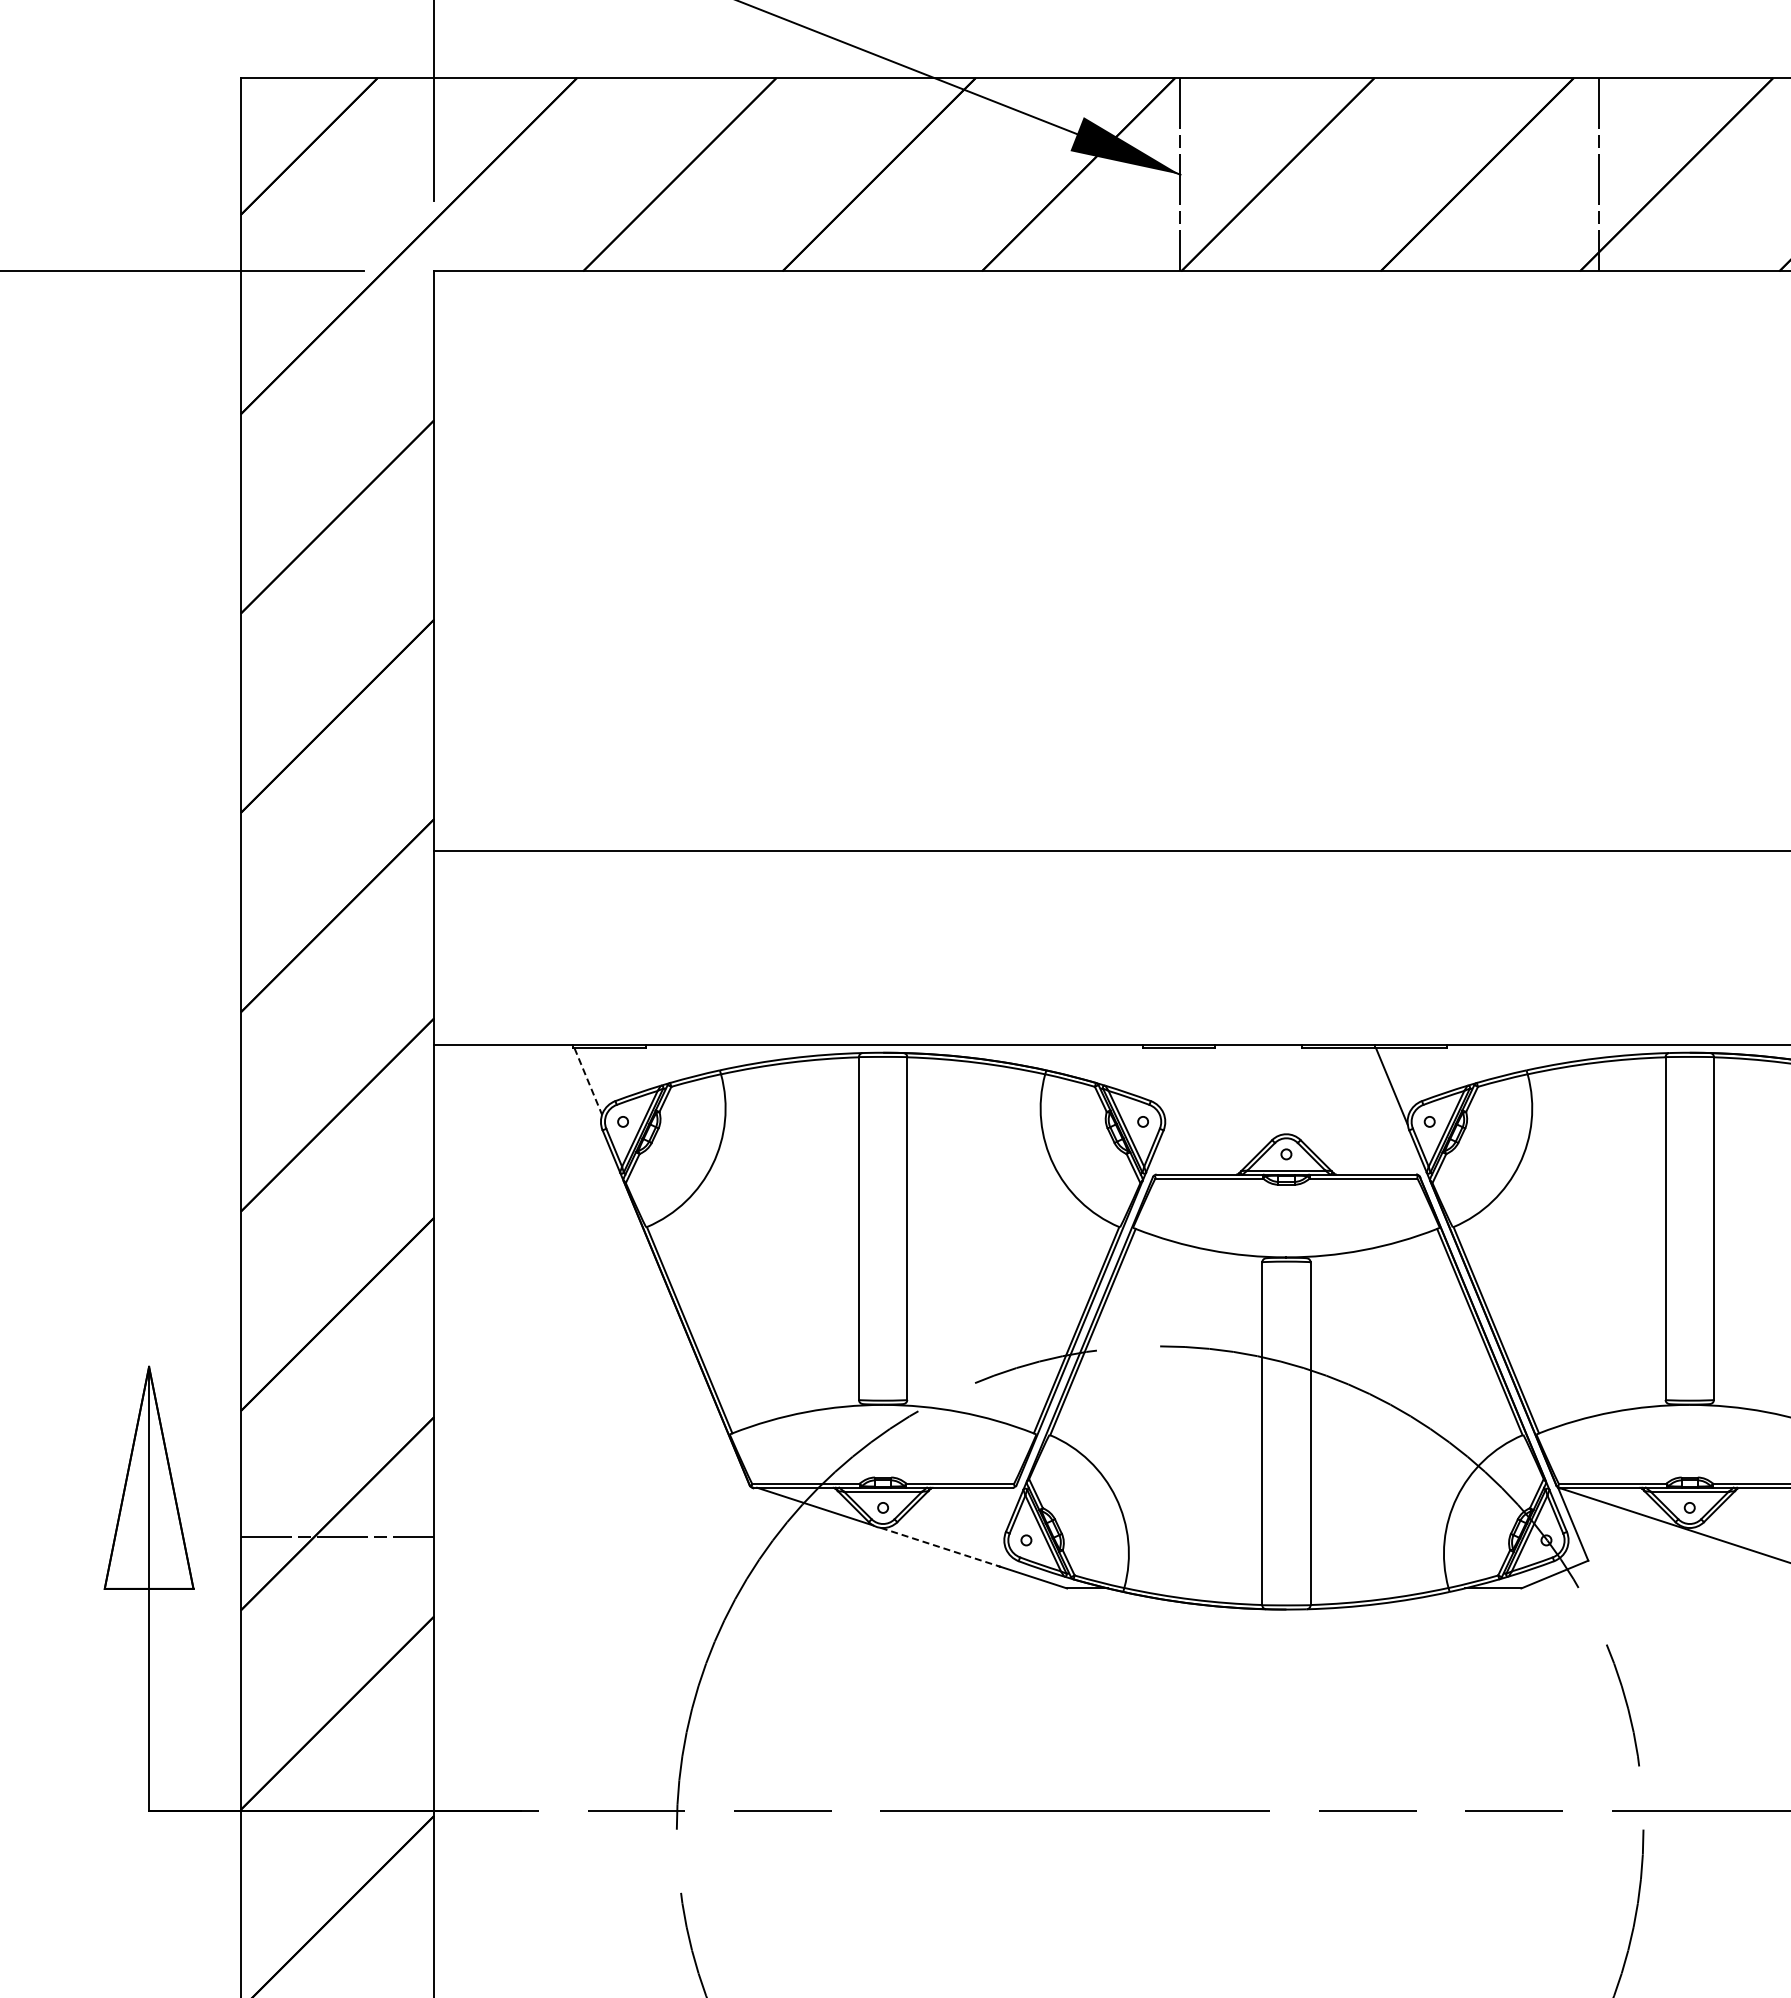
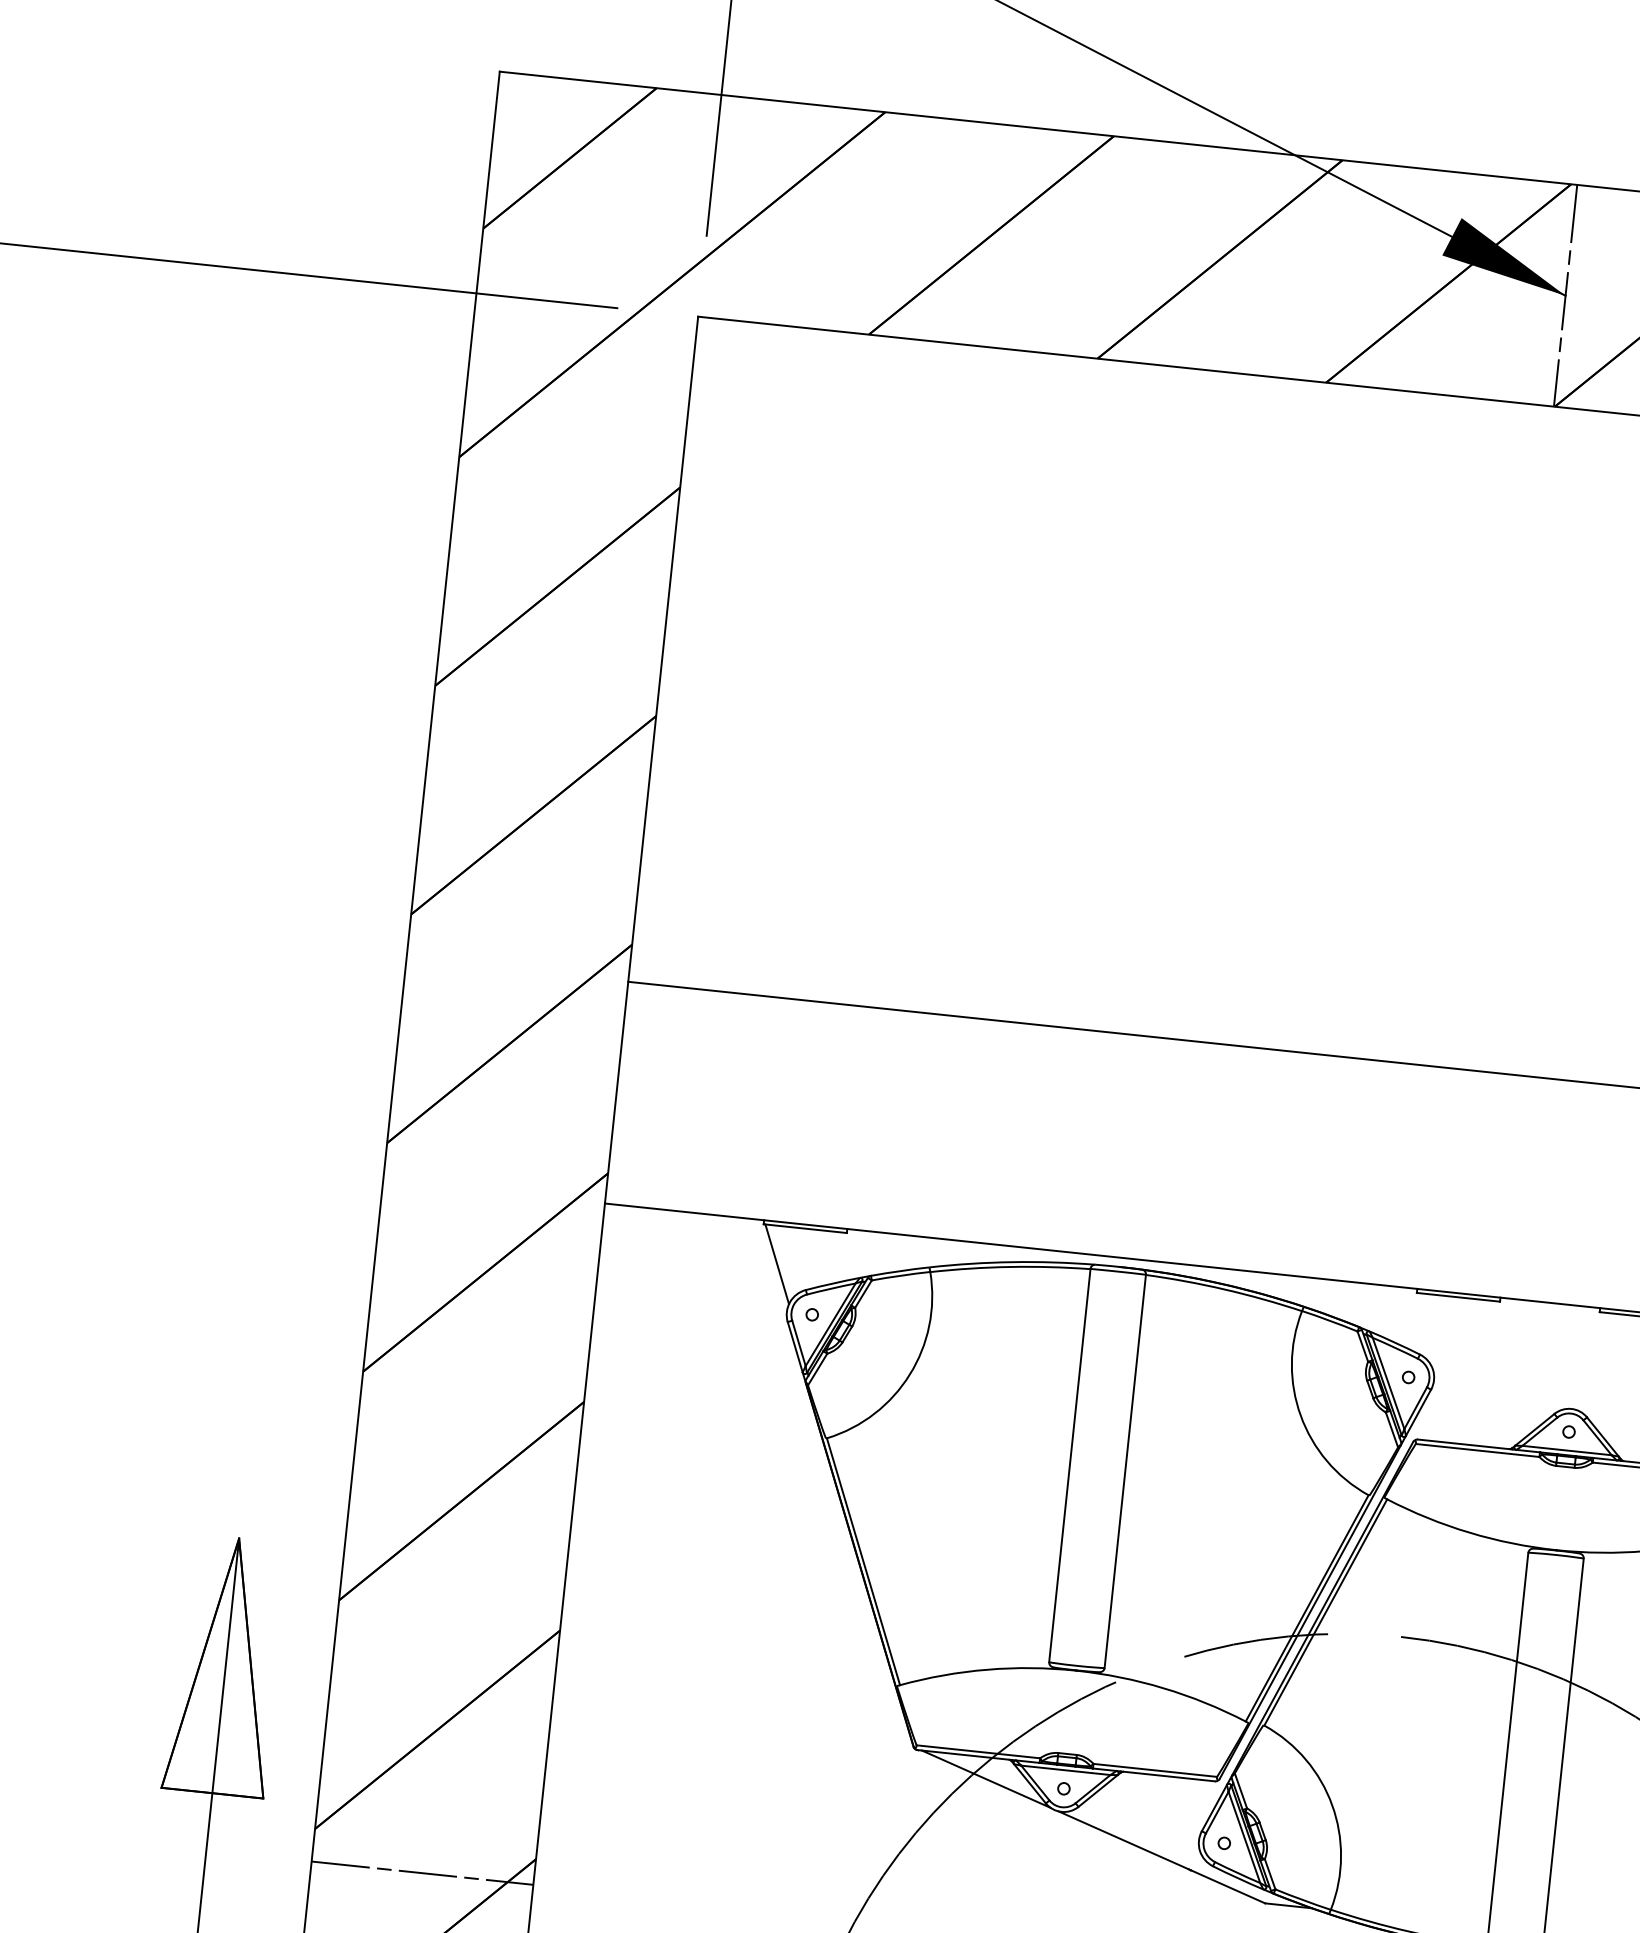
line: (588, 1082) -> (777, 1265), dashed -> solid
line: (337, 1536) -> (422, 1872), moved
line: (939, 1546) -> (1123, 1839), dashed -> solid

